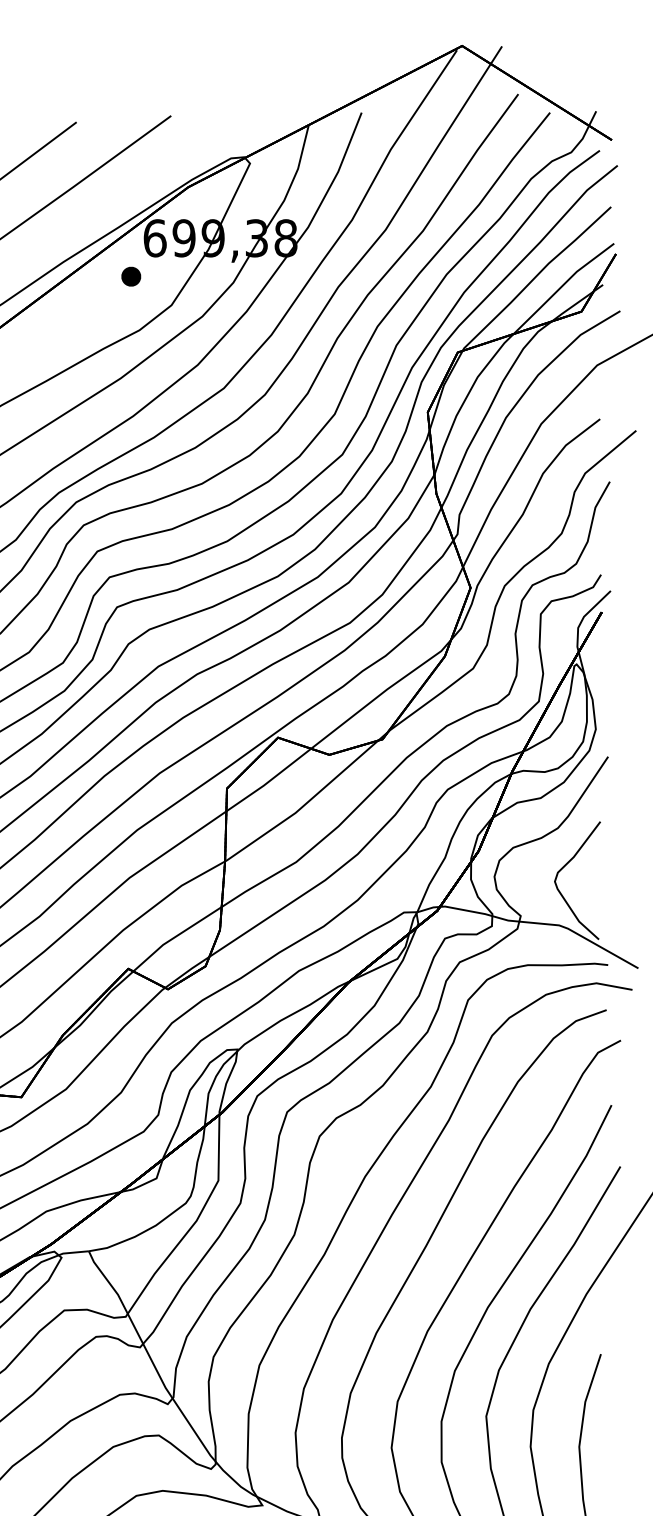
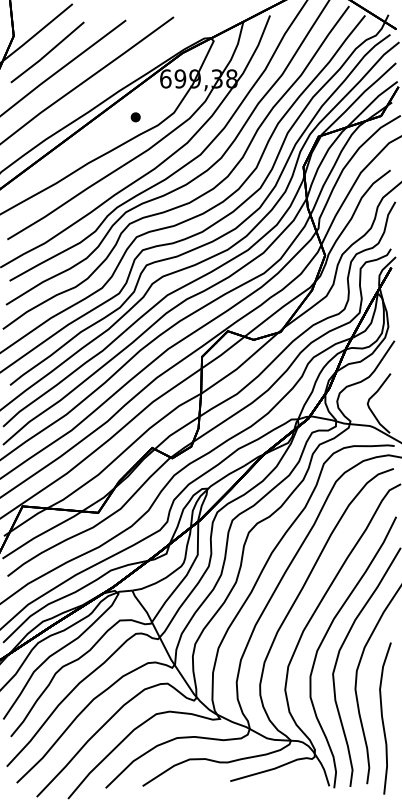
part: (130, 277) -> (135, 117), moved

